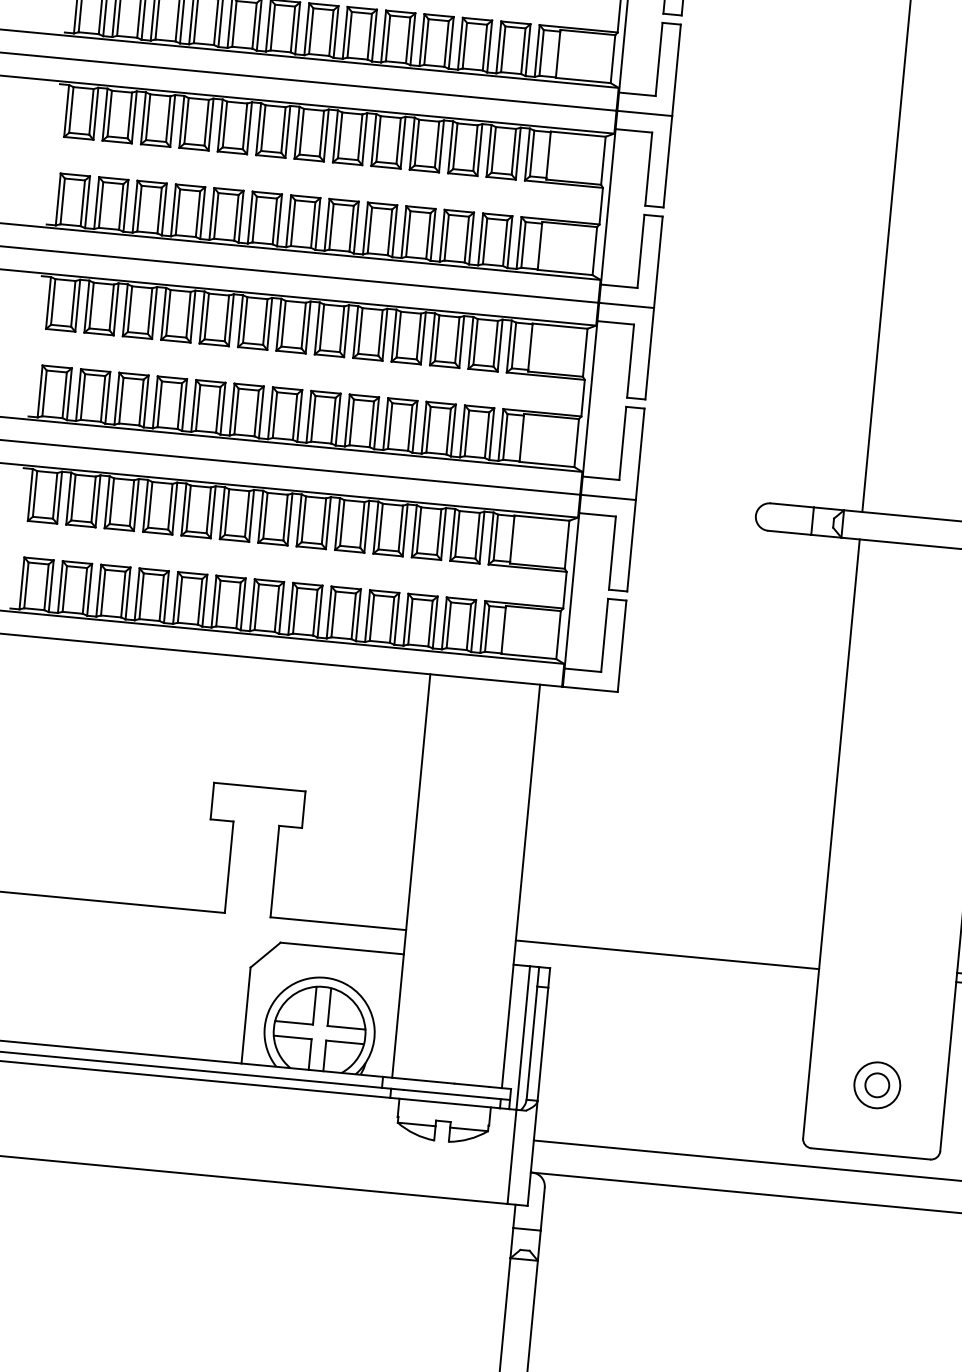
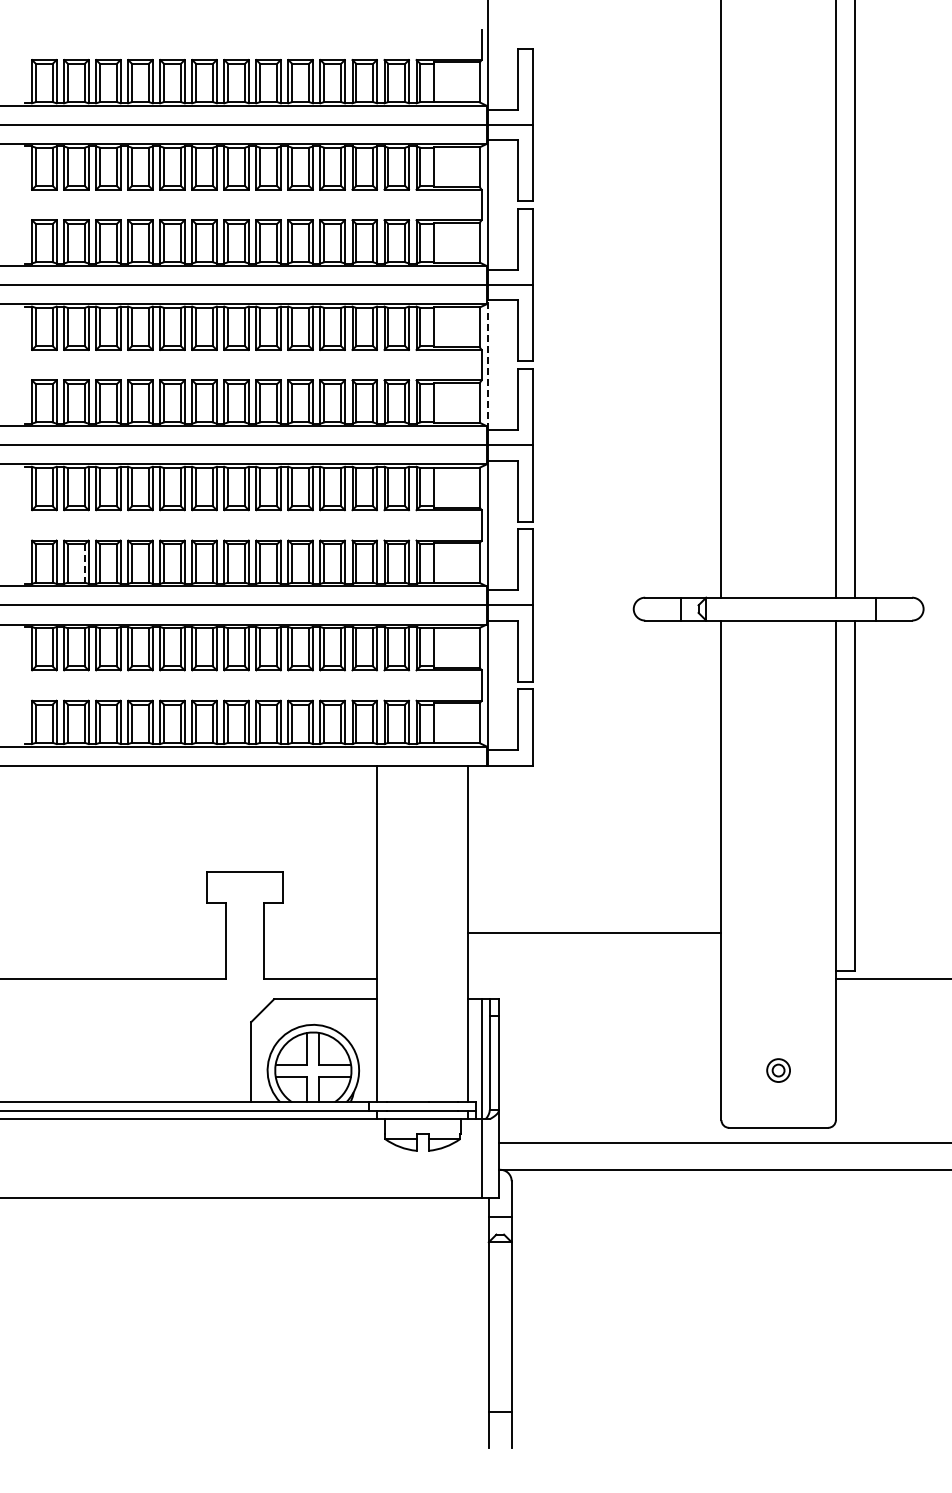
line: (608, 207) -> (487, 365), solid -> dashed
line: (102, 400) -> (84, 564), solid -> dashed
line: (666, 955) -> (594, 933), moved
part: (877, 1085) -> (778, 1070), size x0.6

